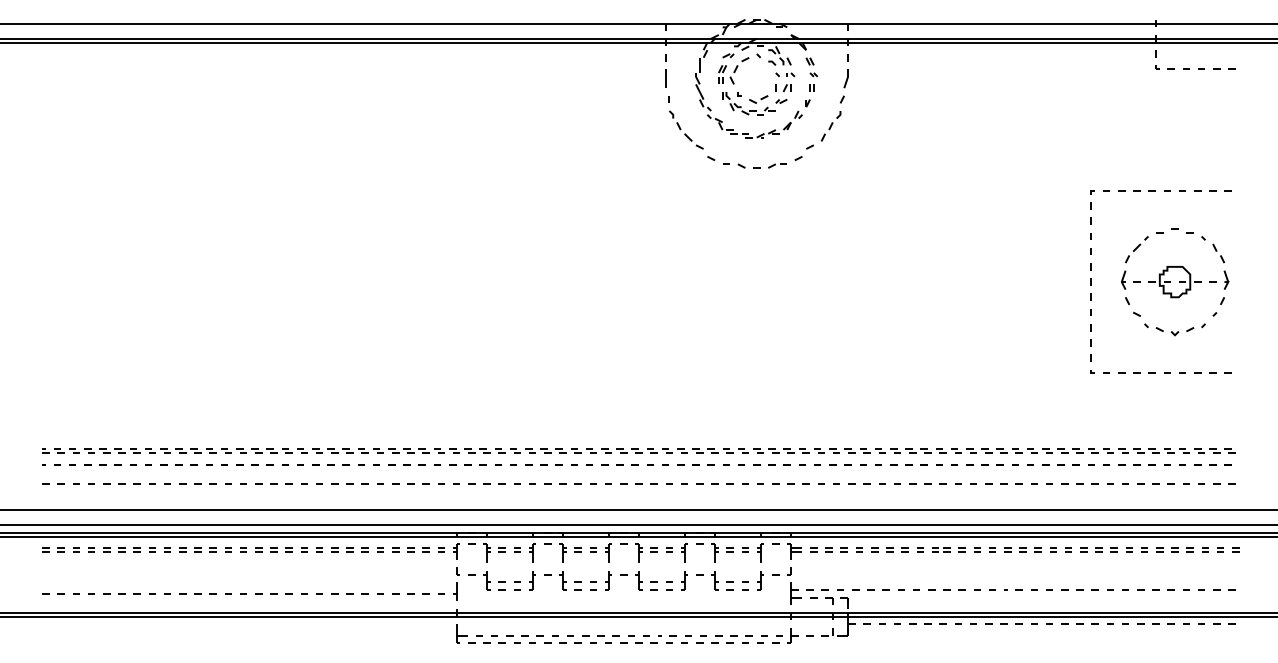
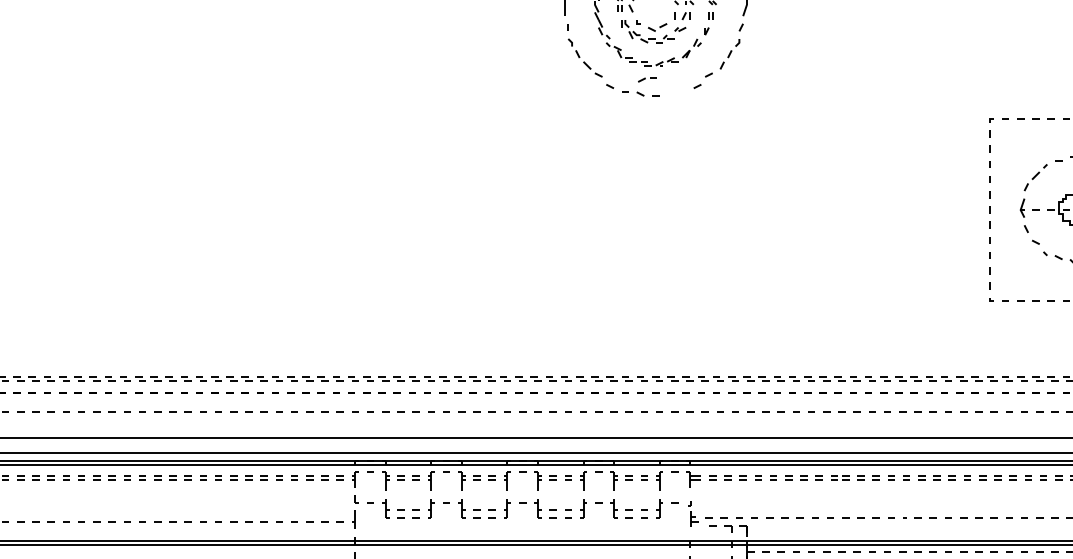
part: (777, 165) -> (647, 79), moved
part: (794, 585) -> (693, 513), size x0.7

